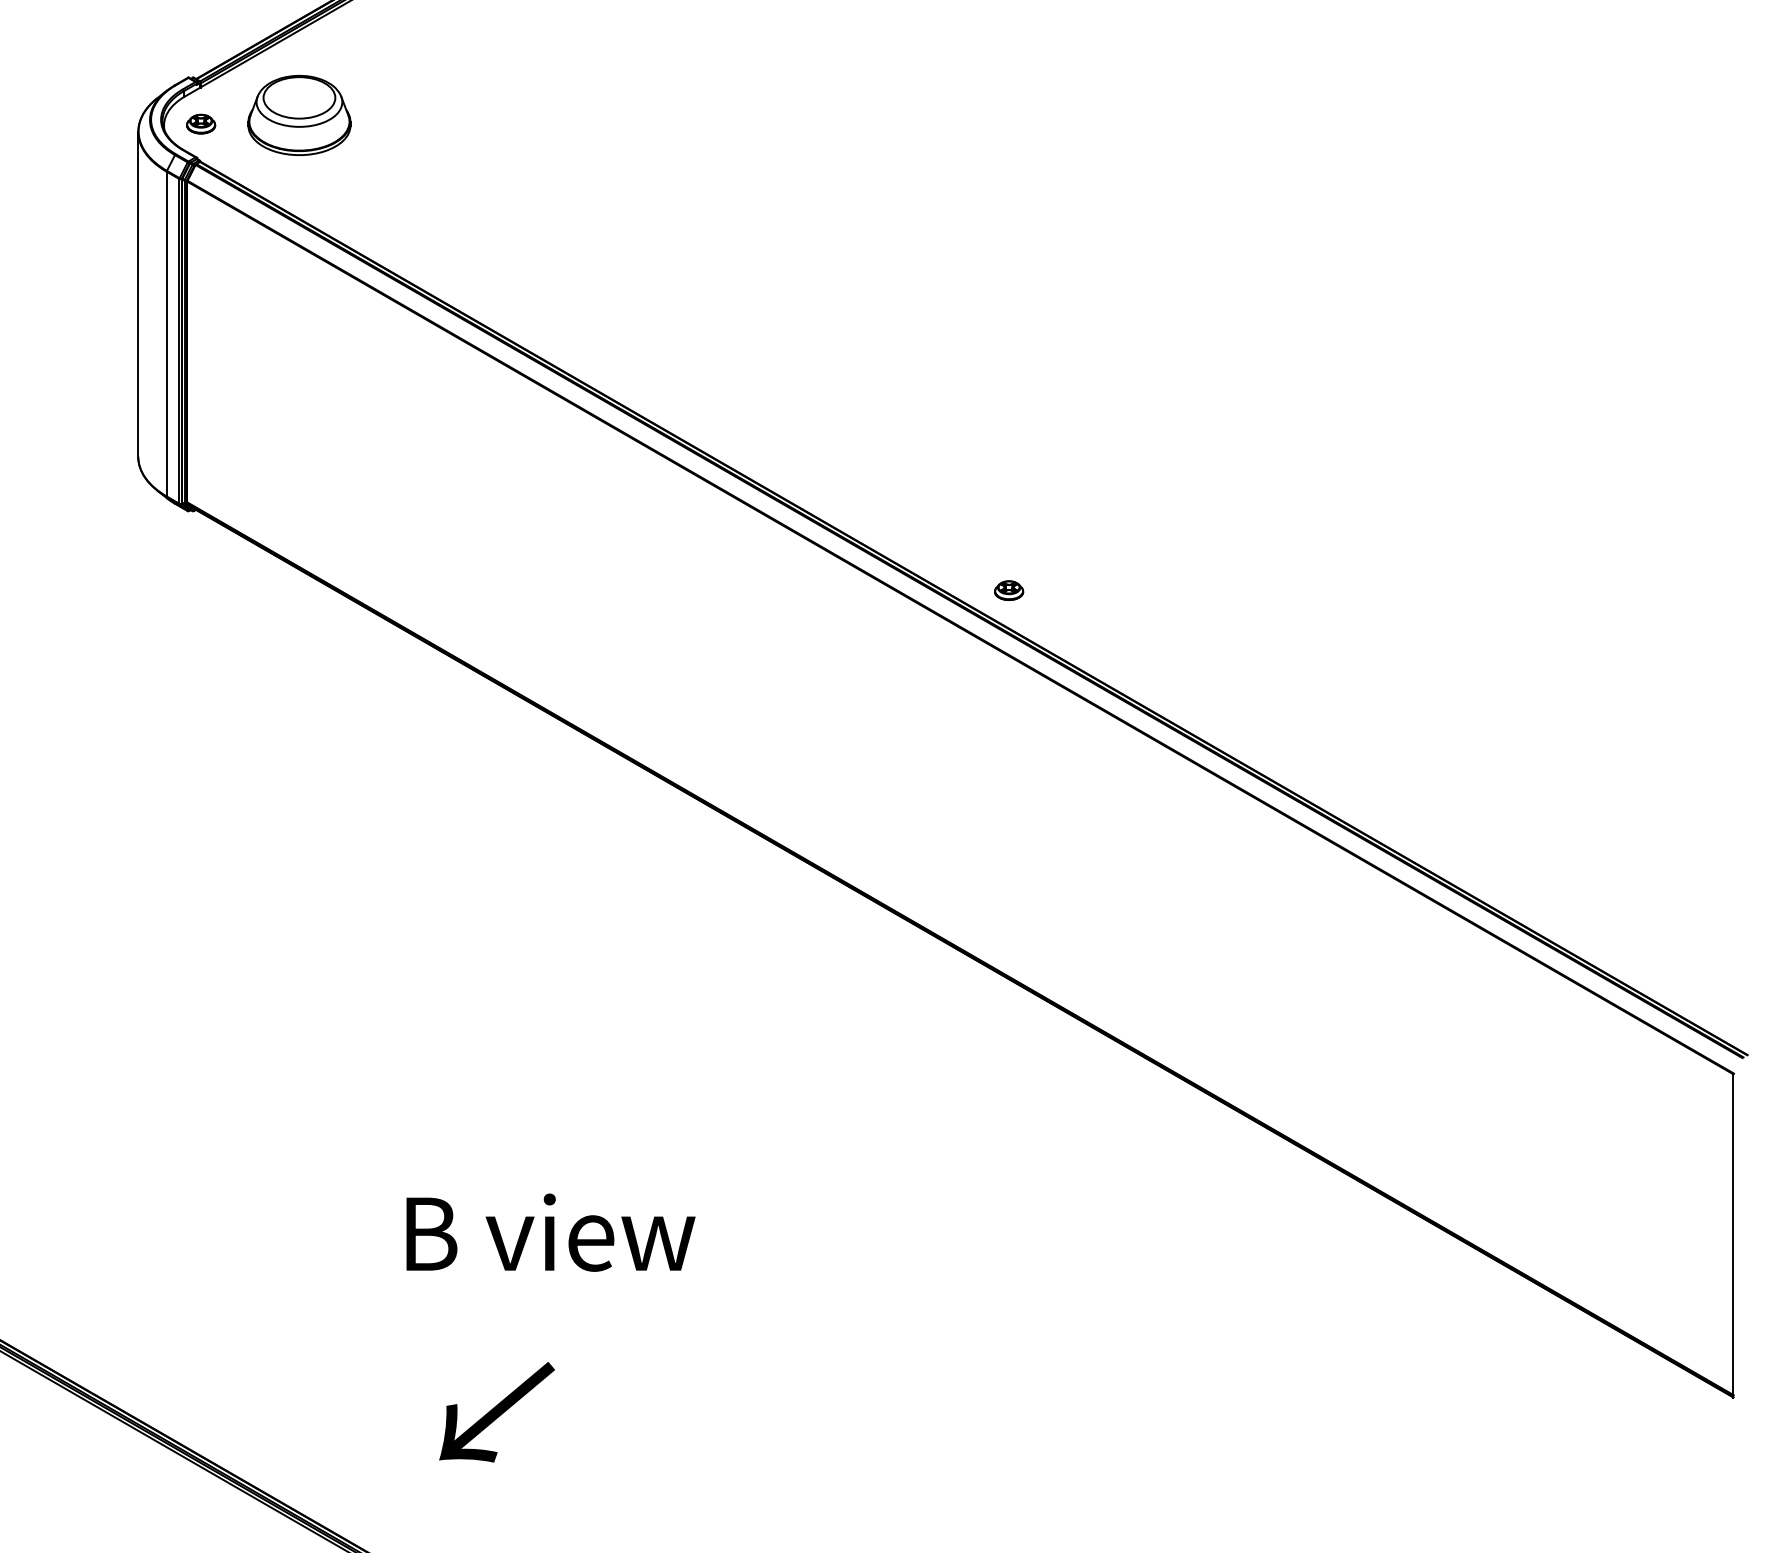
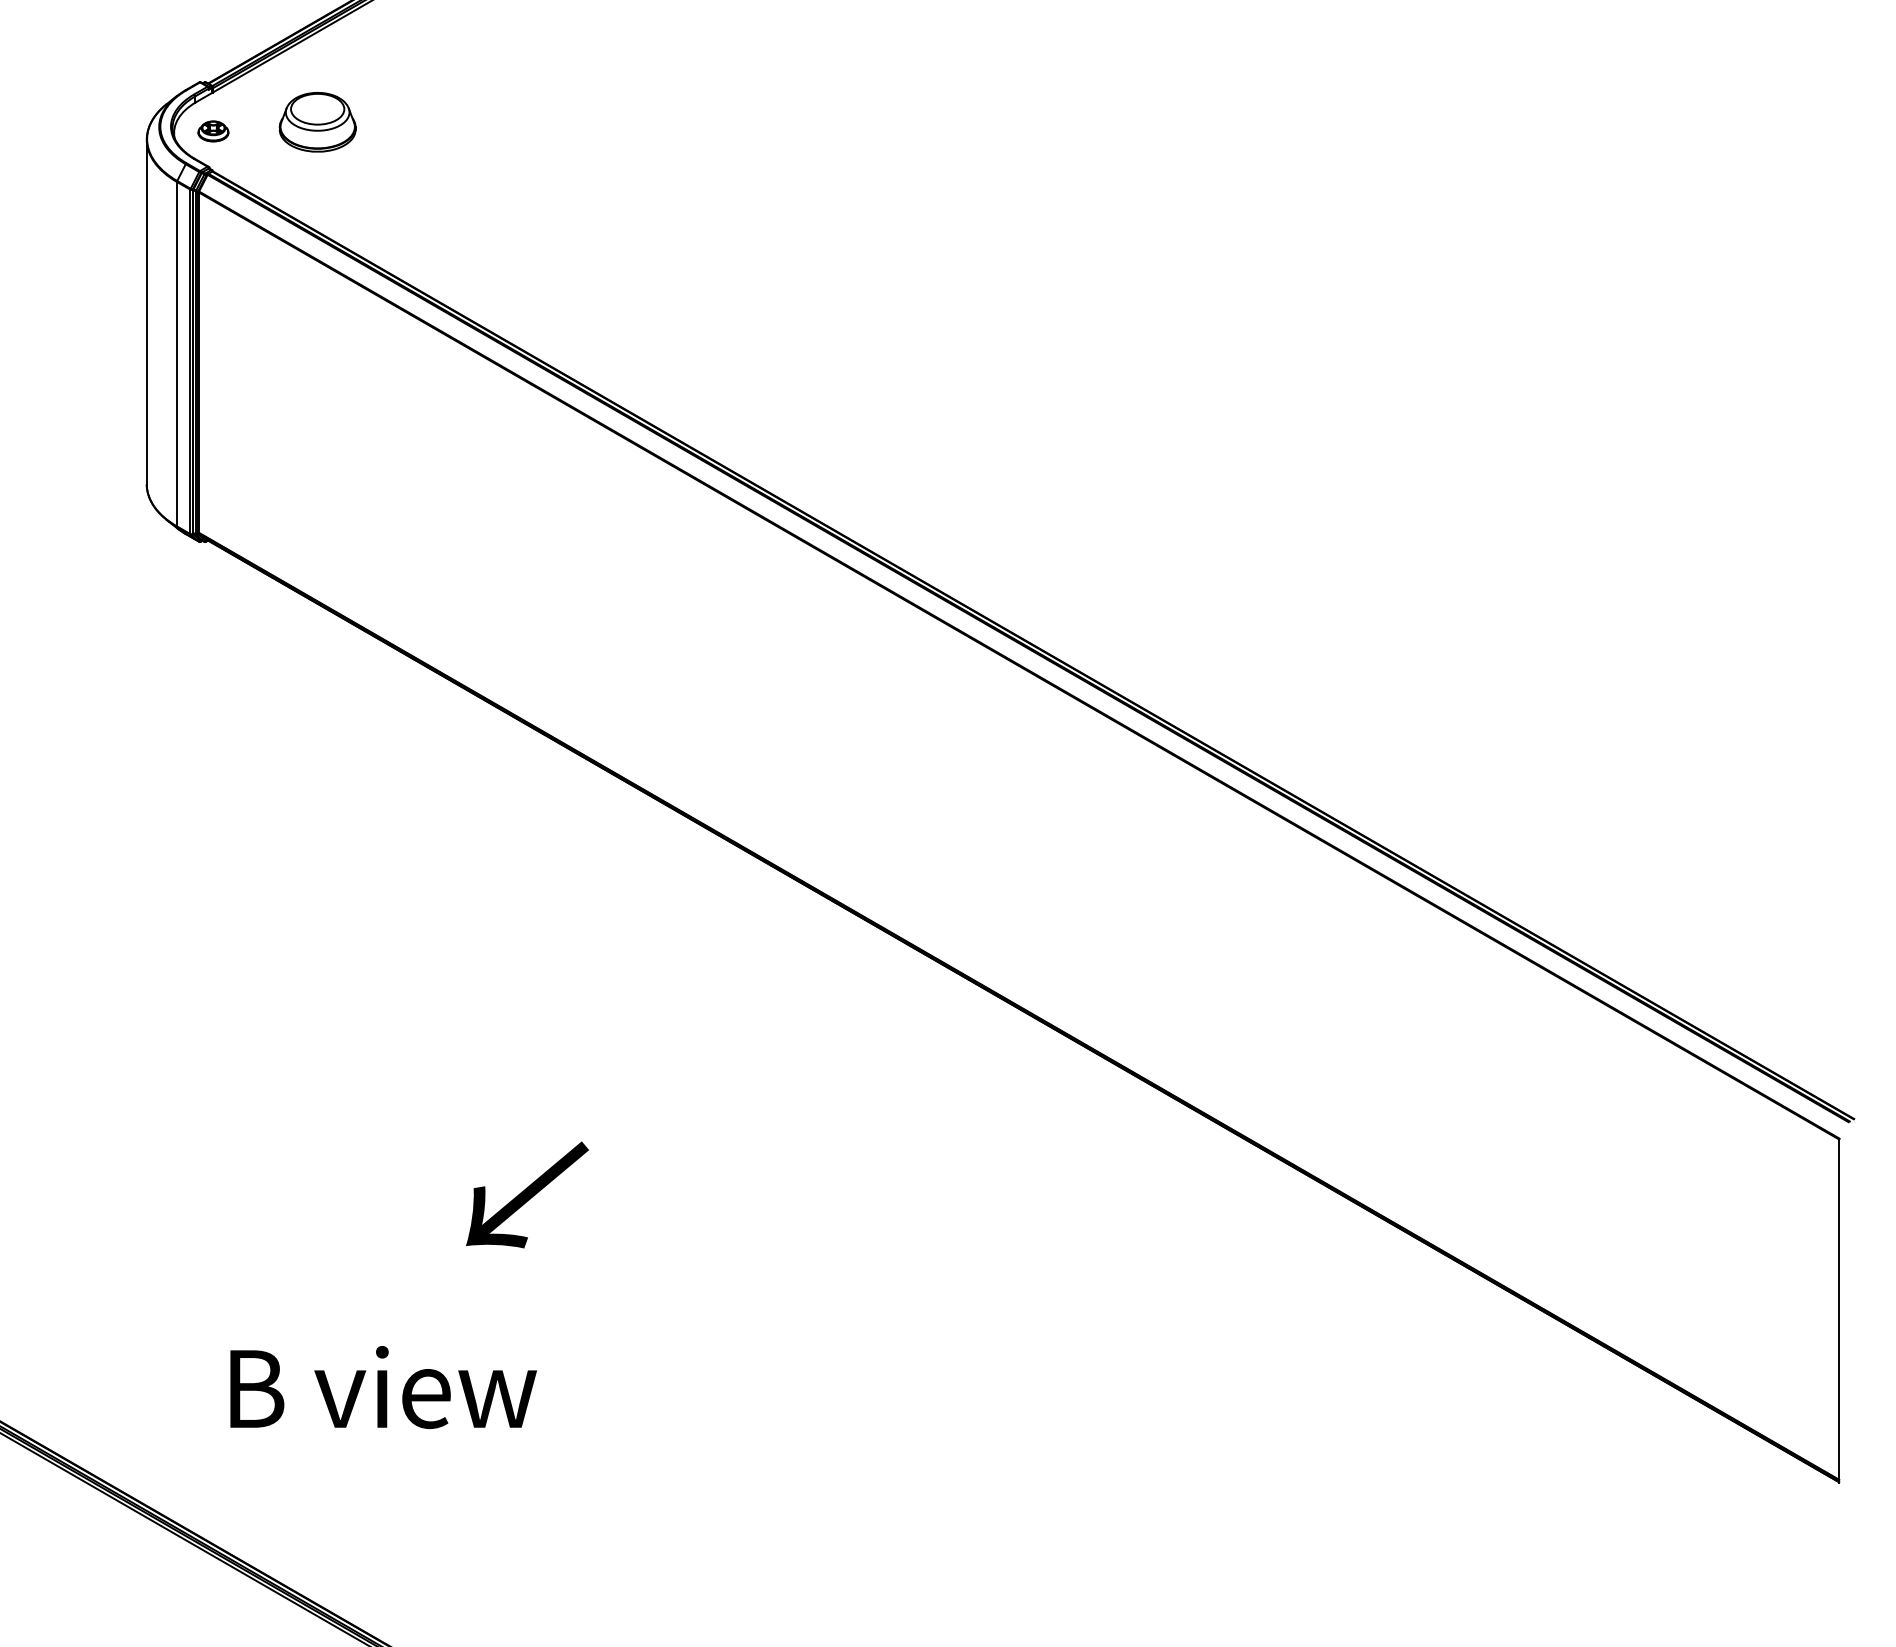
part: (299, 115) -> (317, 122), size x0.7
part: (1008, 590) -> (1070, 626), removed
text: (550, 1232) -> (383, 1387), moved
text: (497, 1411) -> (527, 1194), moved

